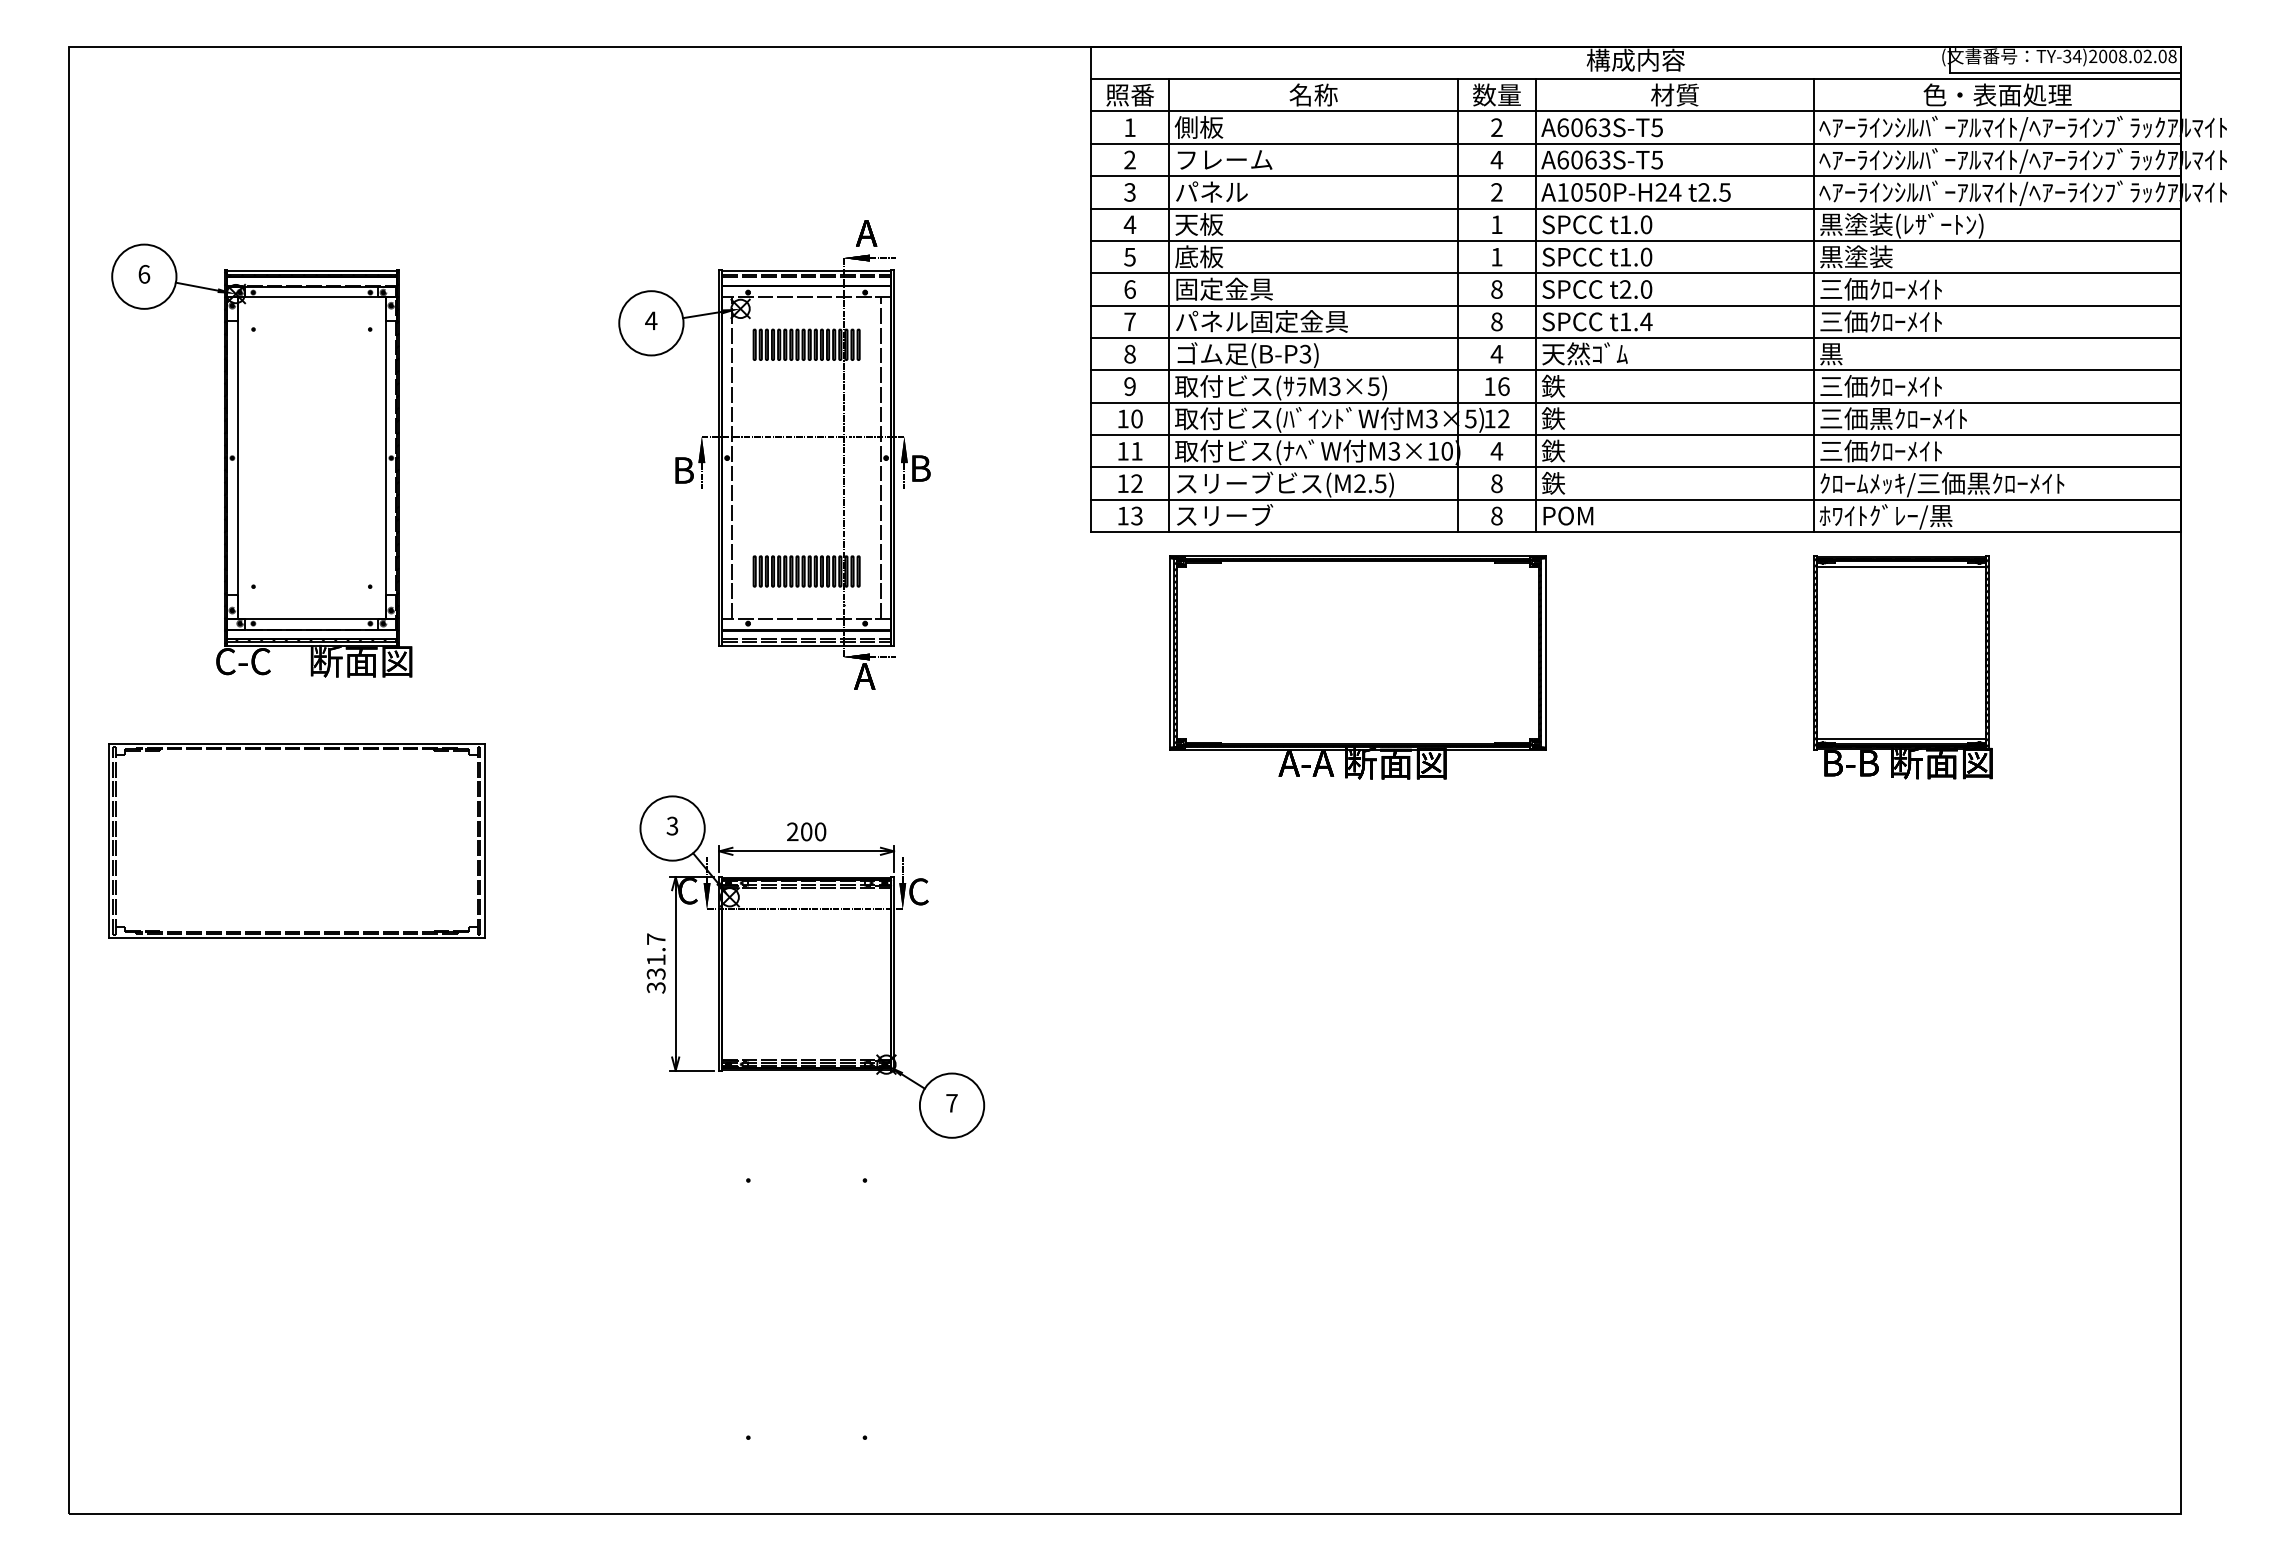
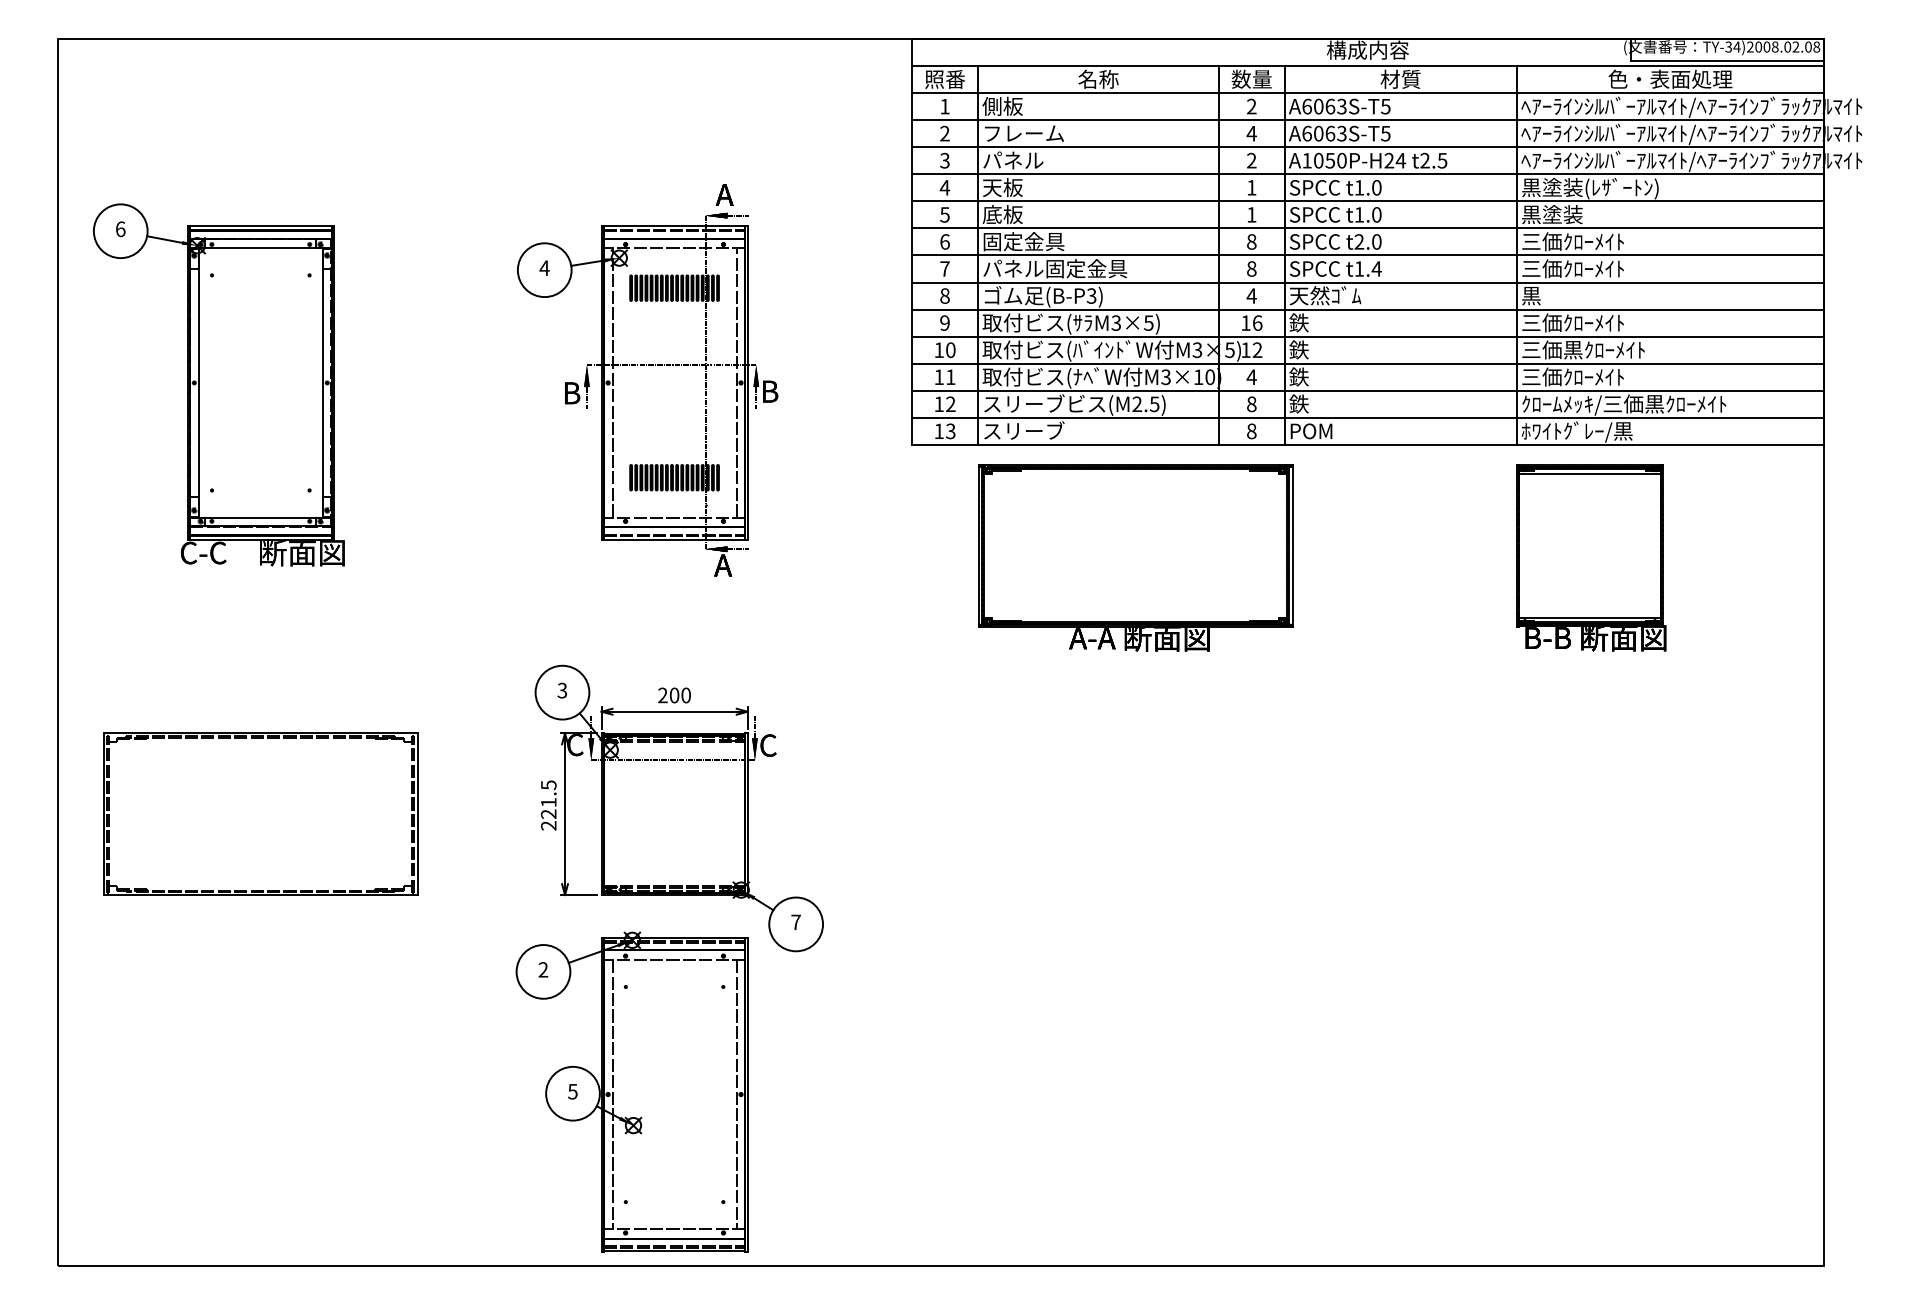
part: (296, 840) -> (260, 813), moved
text: (656, 963) -> (549, 805), 331.7 -> 221.5
part: (755, 1305) -> (631, 1091), added

